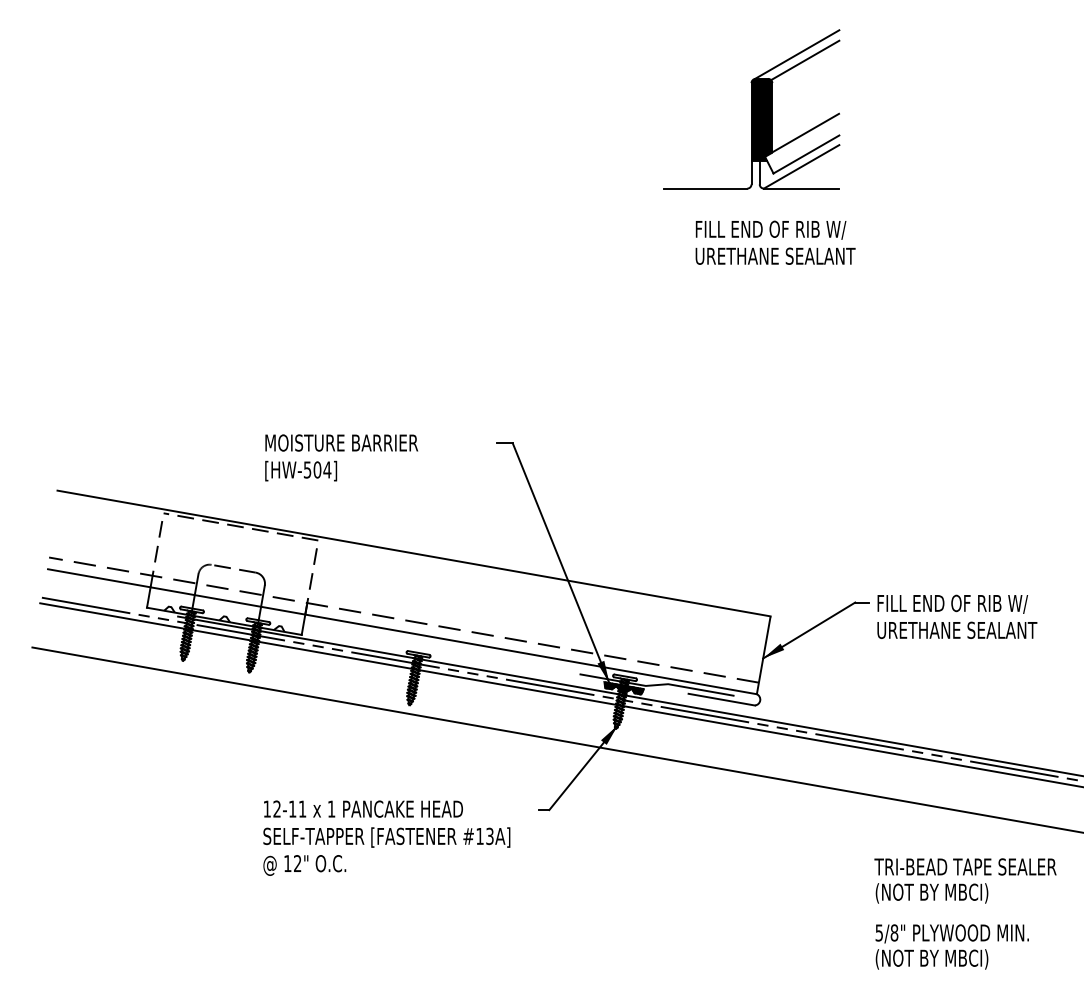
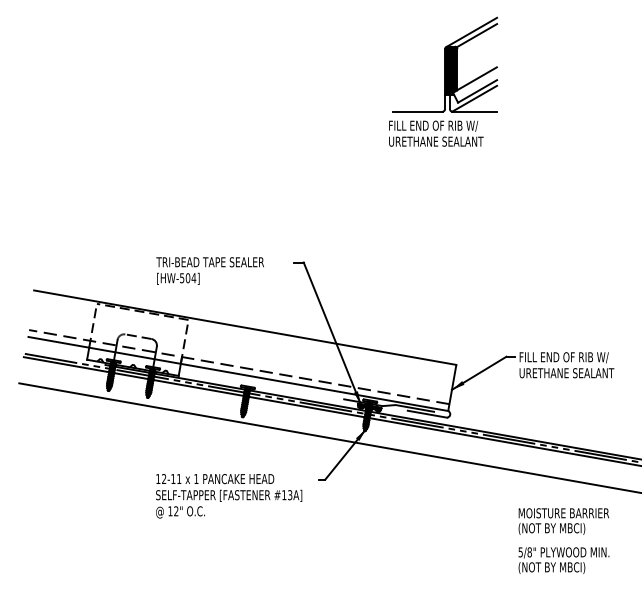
text: (775, 242) -> (436, 133), moved
text: (353, 443) -> (209, 262), MOISTURE BARRIER -> TRI-BEAD TAPE SEALER
text: (965, 867) -> (571, 513), TRI-BEAD TAPE SEALER -> MOISTURE BARRIER

